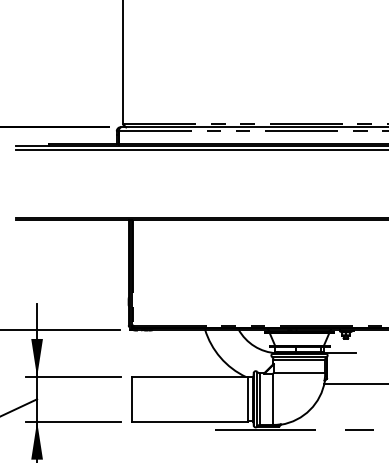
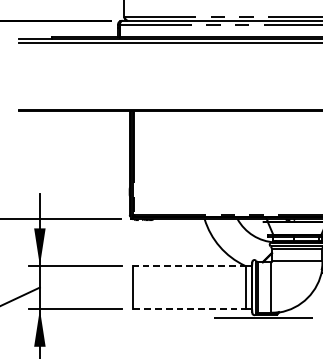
line: (190, 377) -> (190, 266), solid -> dashed
line: (190, 421) -> (190, 309), solid -> dashed

